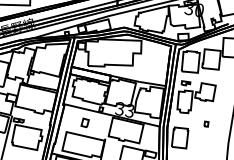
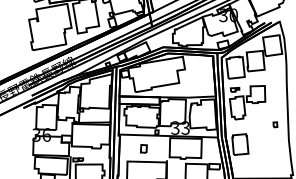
part: (206, 123) -> (275, 124), moved

